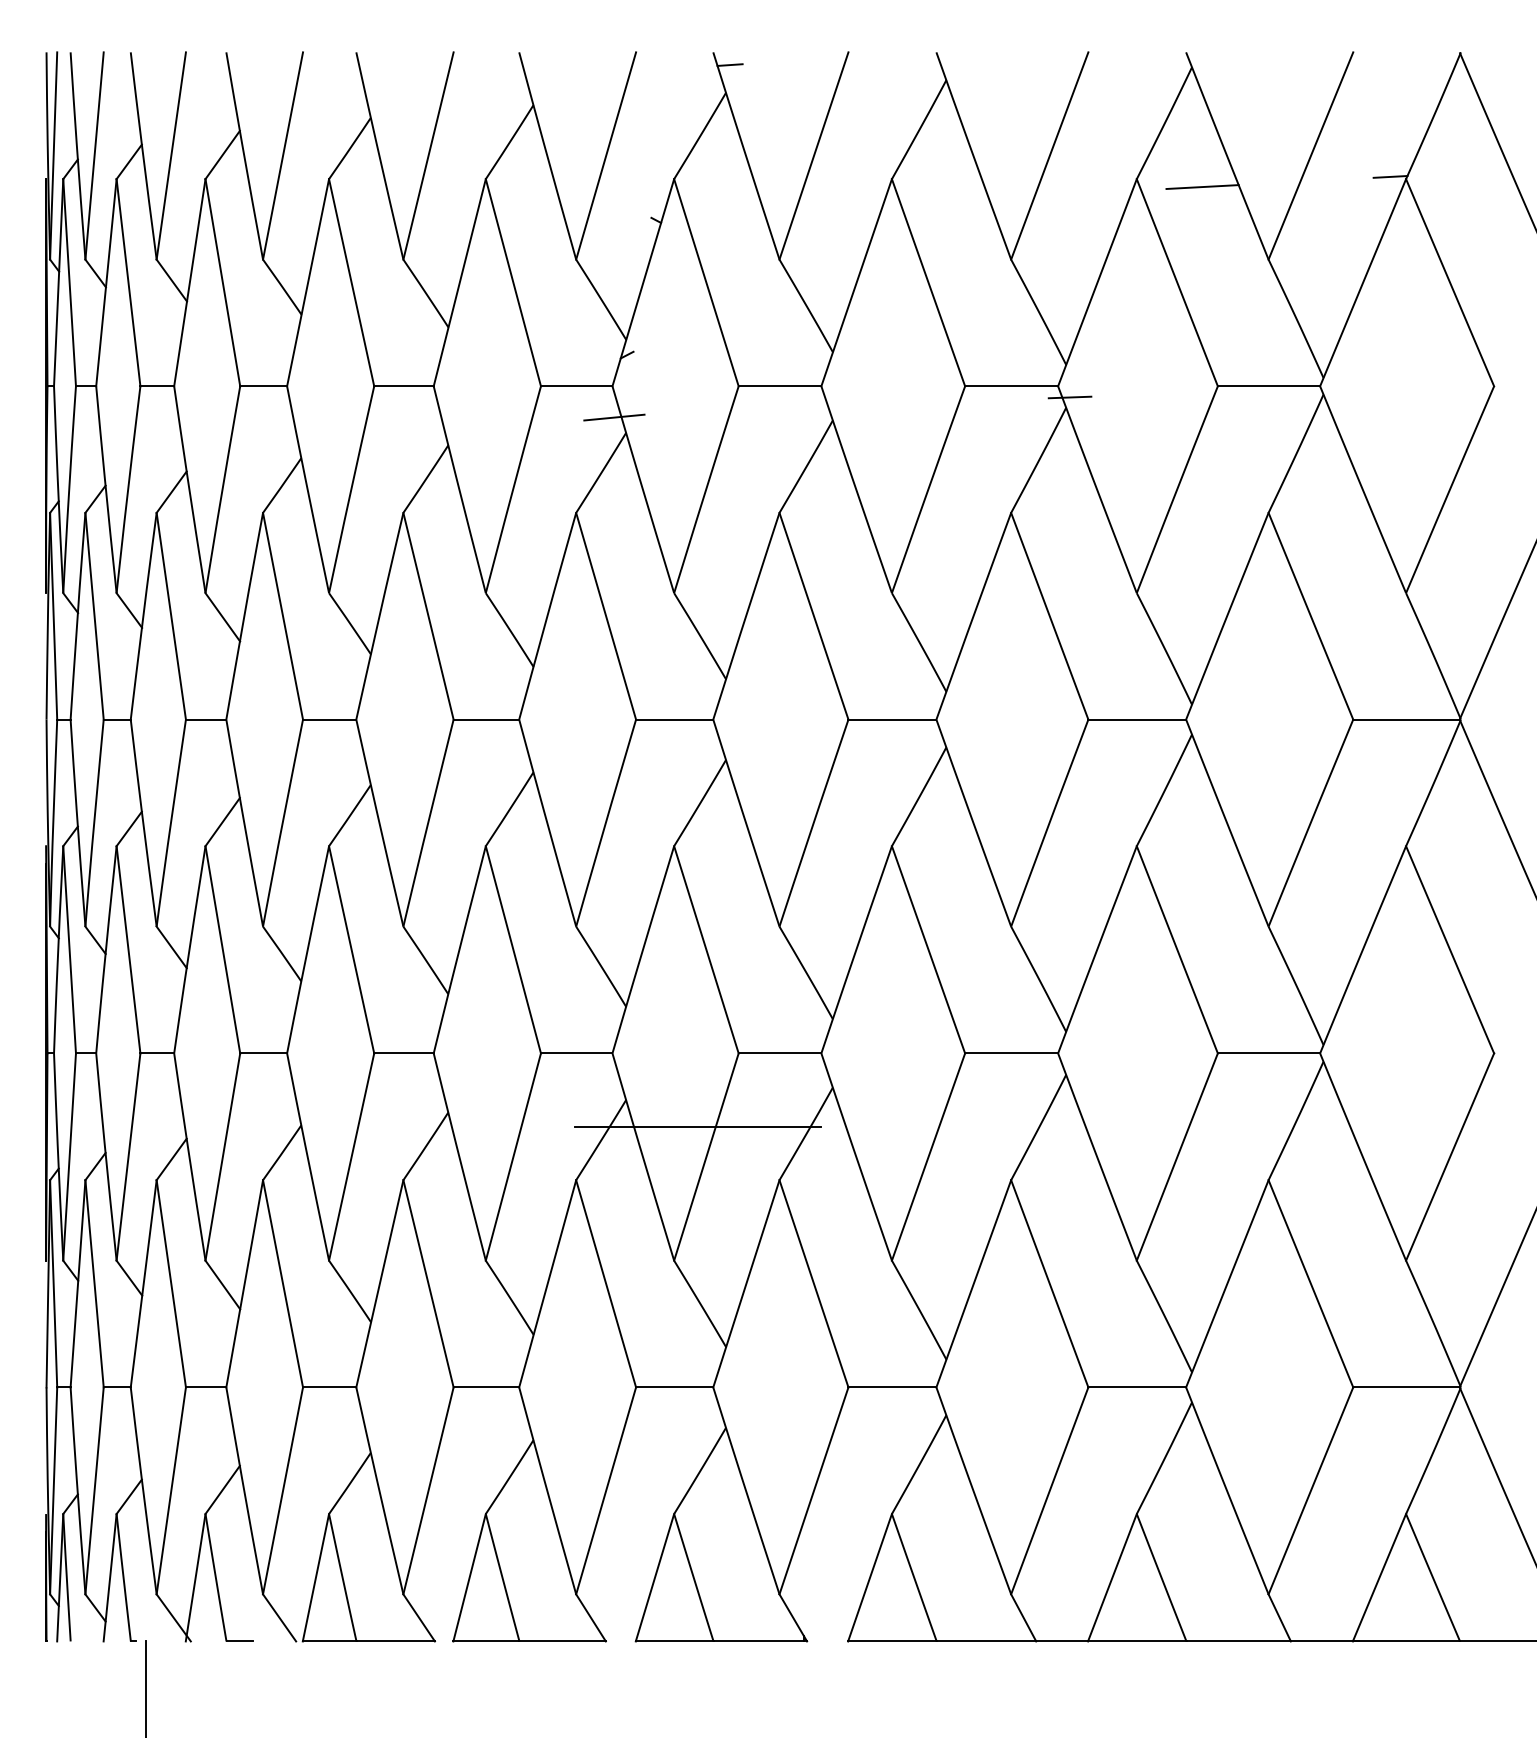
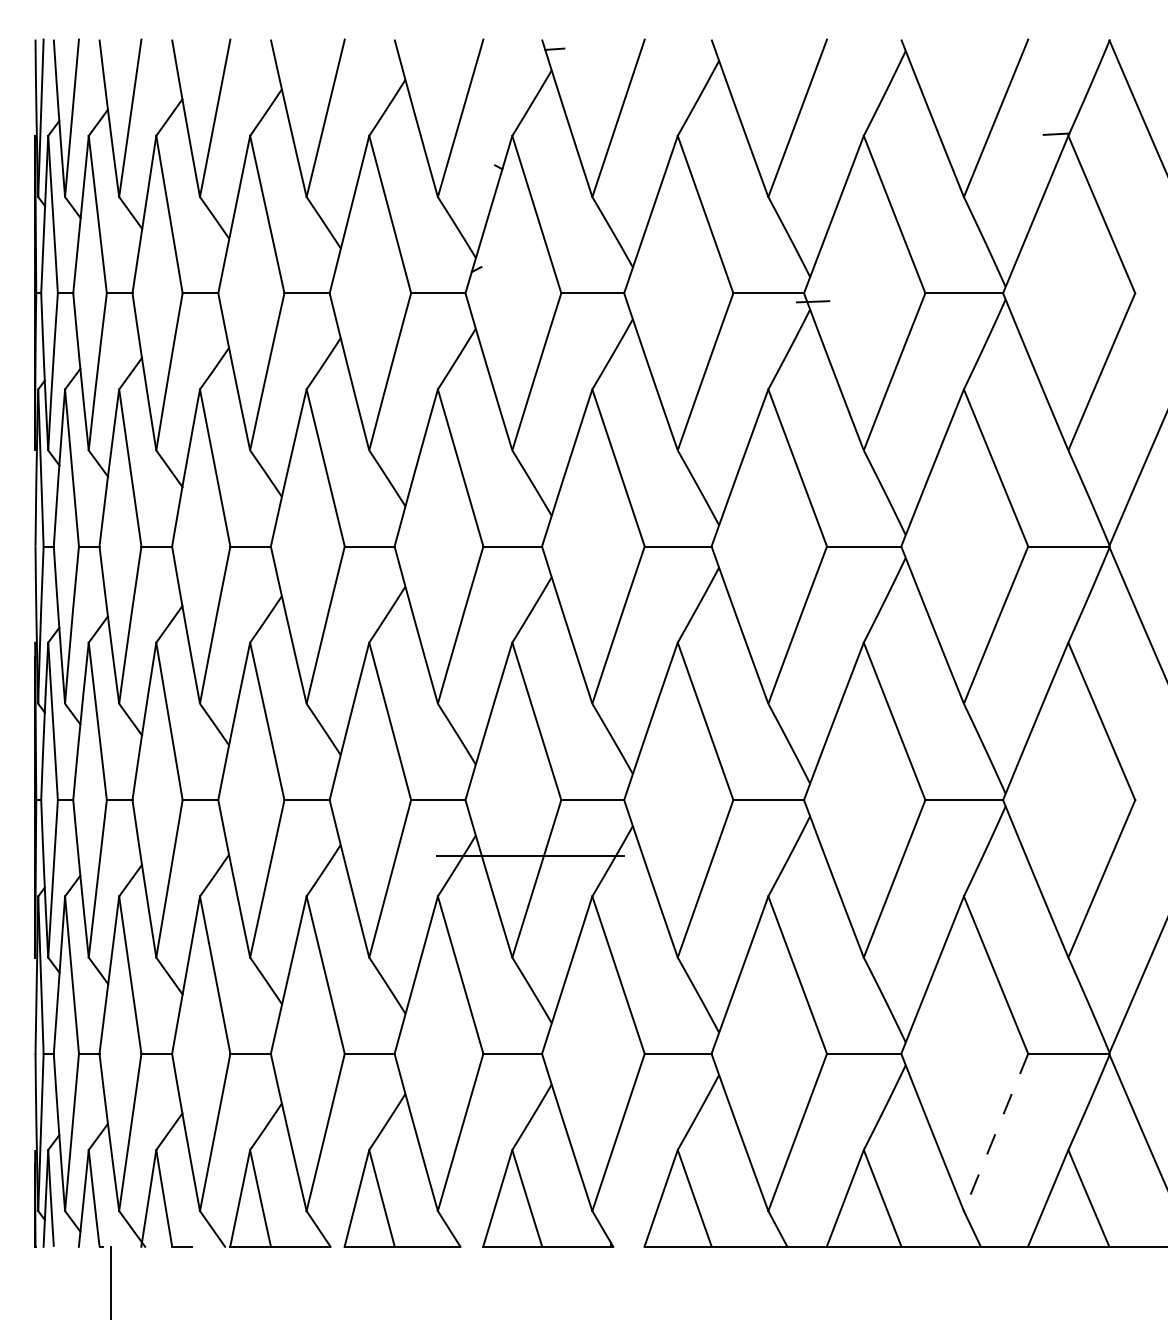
line: (1202, 186) -> (913, 141), removed
line: (613, 416) -> (466, 316), removed
line: (1311, 1490) -> (996, 1132), solid -> dashed

